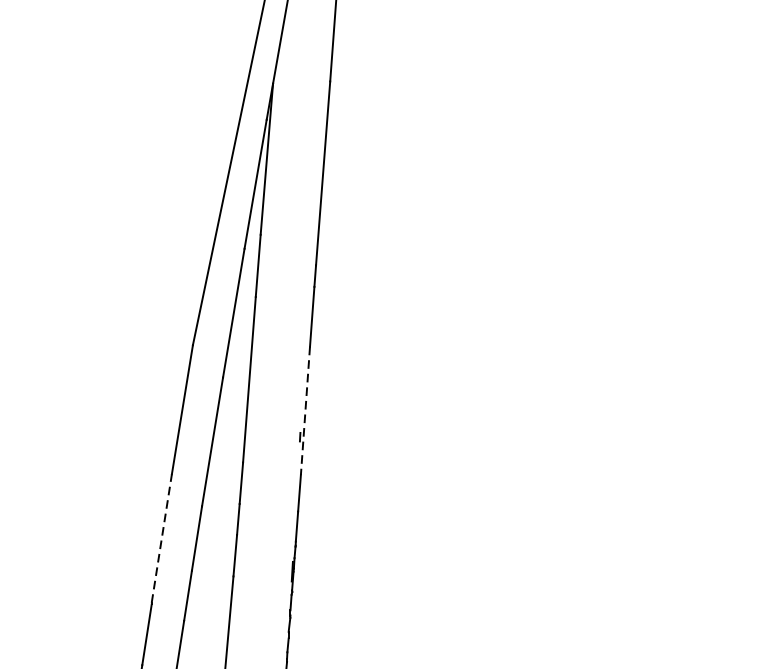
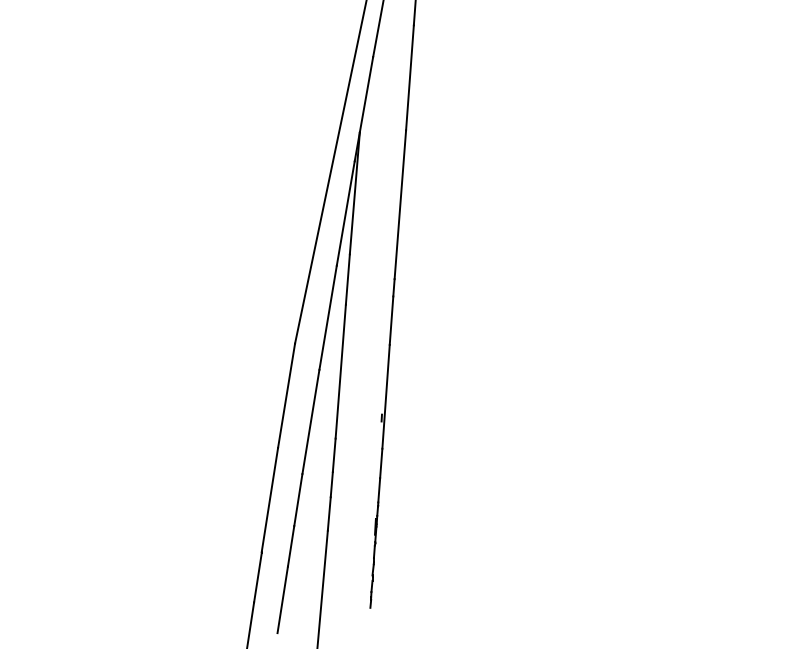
line: (305, 411) -> (386, 397), dashed -> solid
line: (161, 537) -> (269, 499), dashed -> solid

